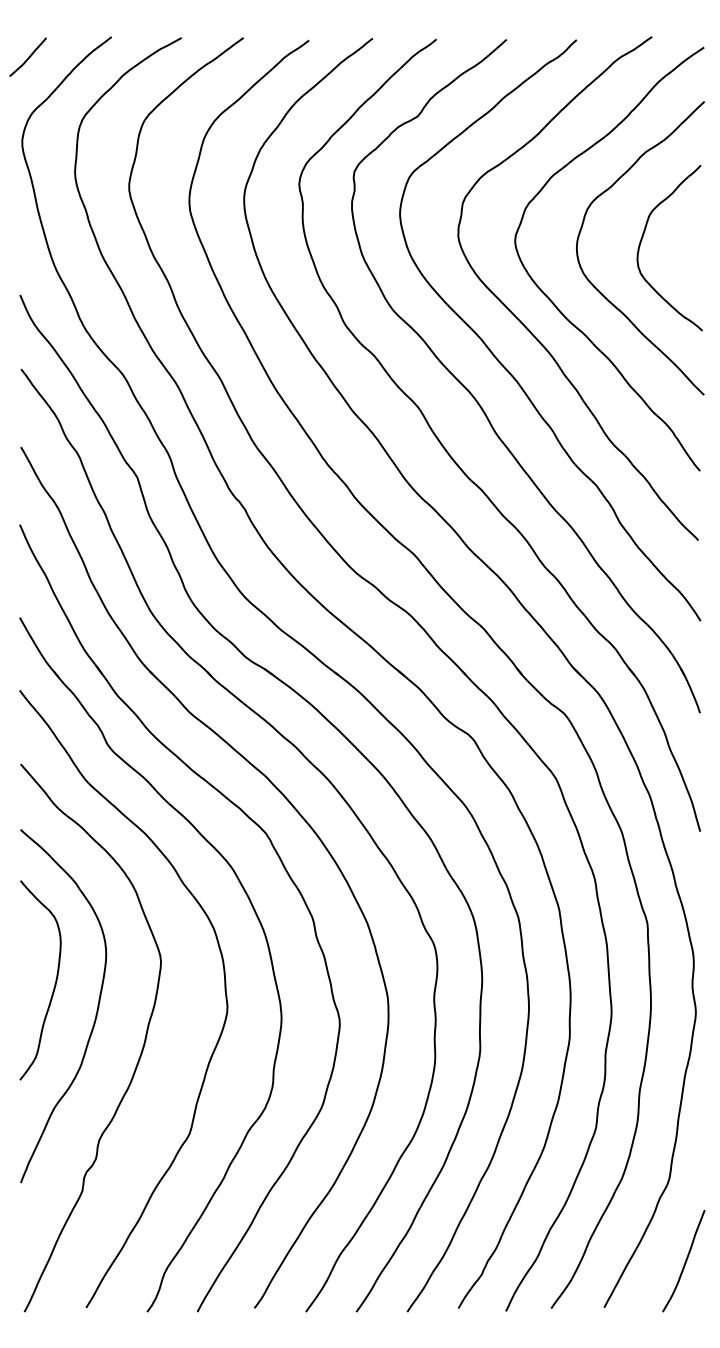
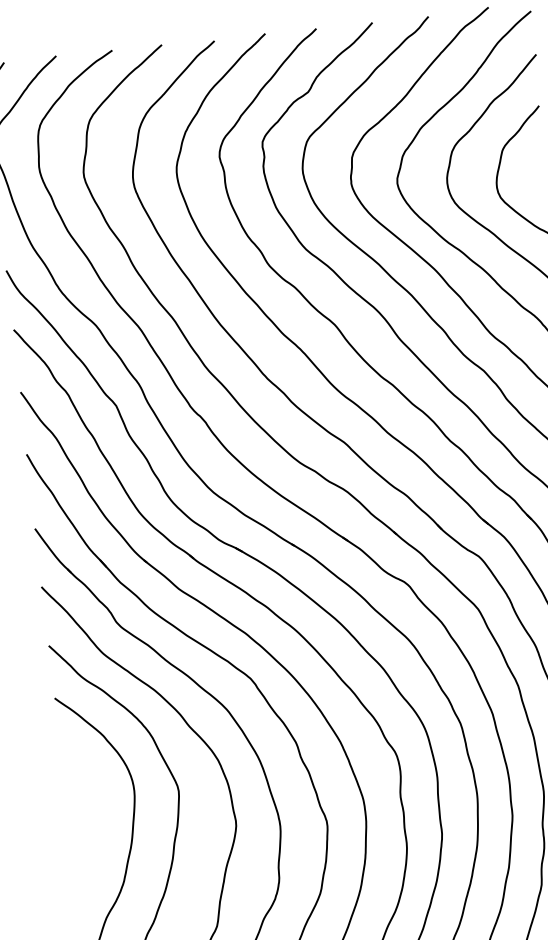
curve: (54, 983) -> (95, 818), removed

